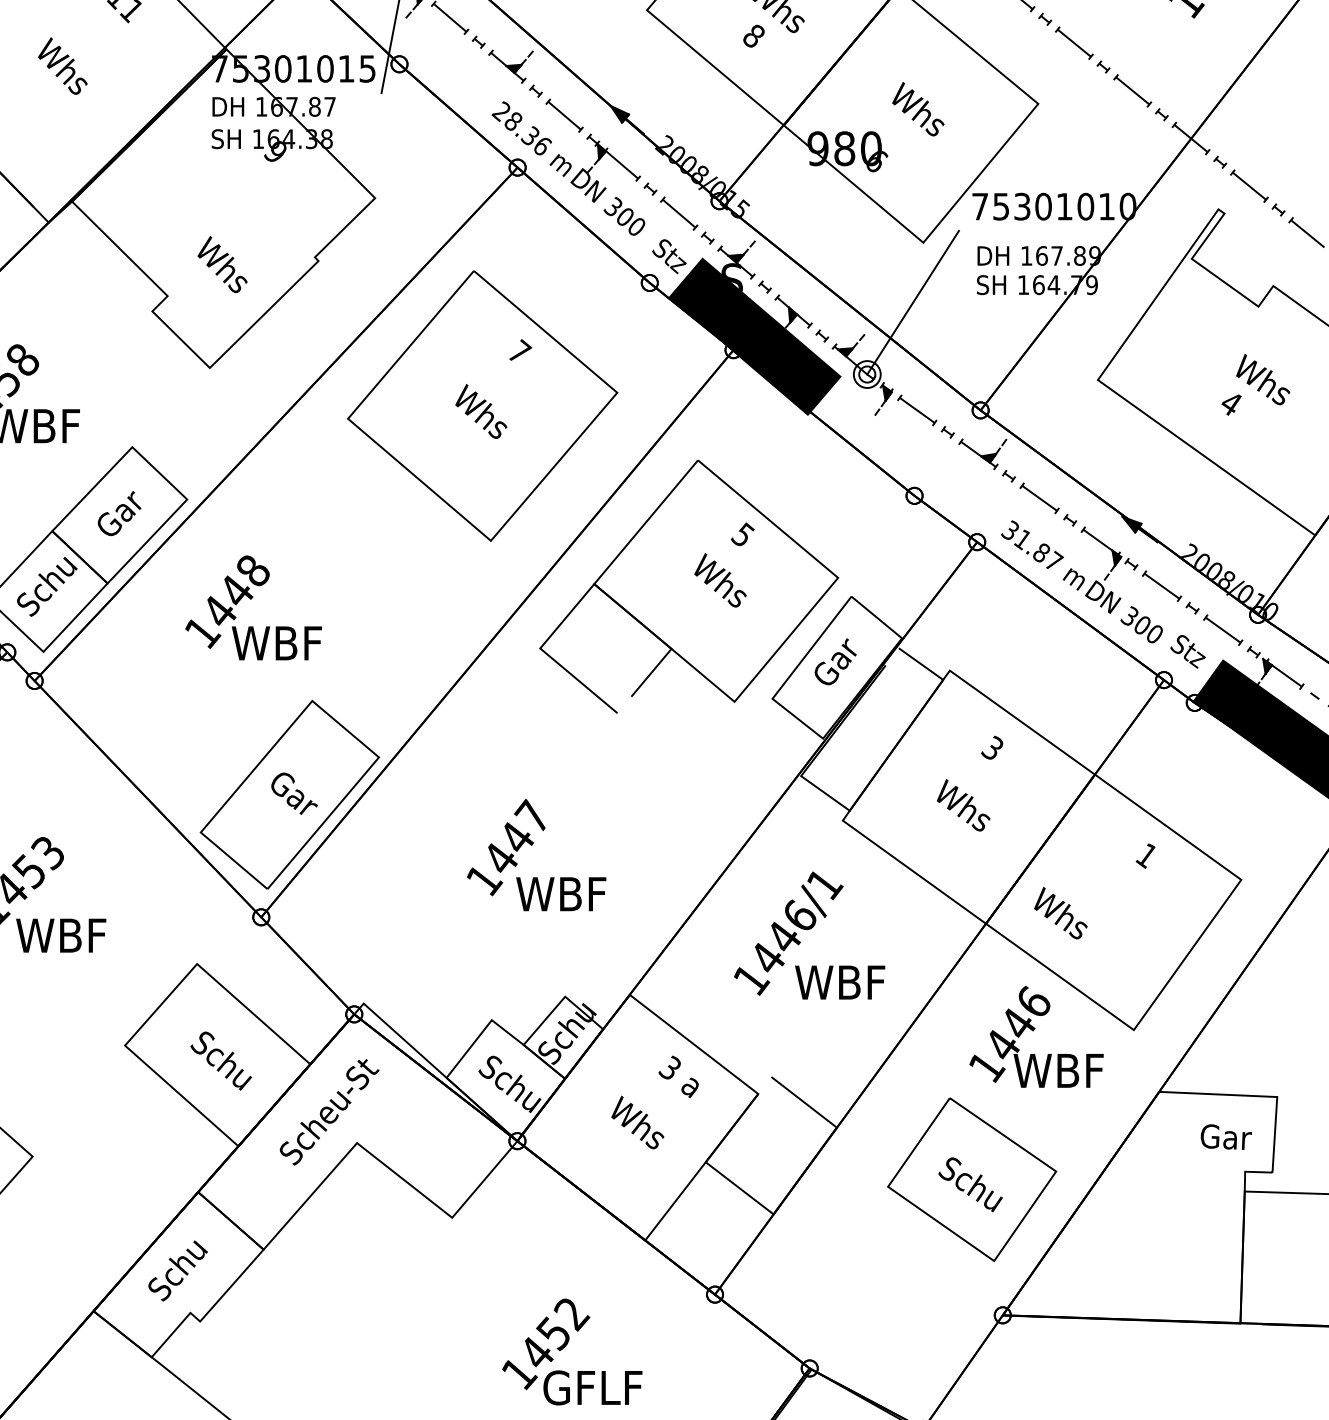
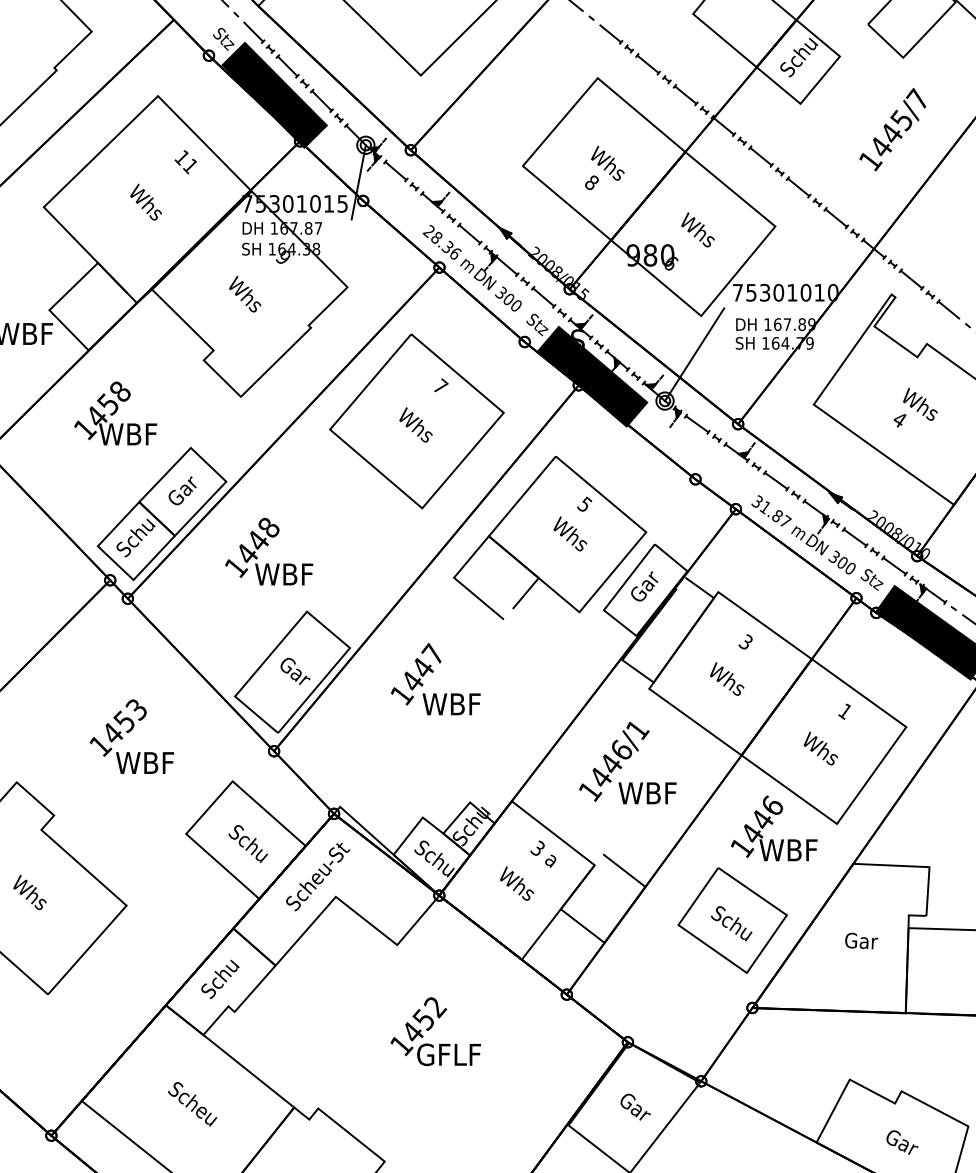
text: (223, 263) -> (245, 293), moved
text: (536, 855) -> (435, 679), moved
text: (1060, 913) -> (820, 748), moved
text: (1226, 1136) -> (861, 940), moved
text: (571, 1351) -> (435, 1031), moved

